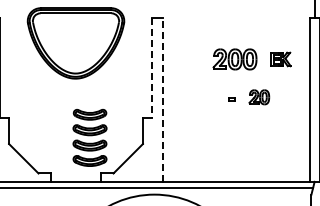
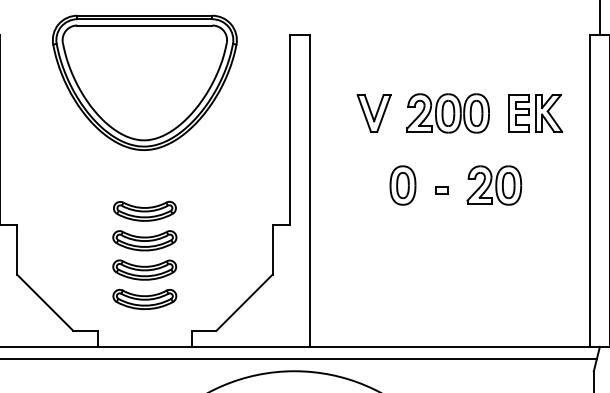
part: (195, 59) -> (372, 113), added
part: (280, 59) -> (534, 113), size x1.43
line: (151, 68) -> (288, 130), dashed -> solid
part: (211, 97) -> (403, 186), added
part: (259, 97) -> (494, 186), size x1.43
line: (162, 100) -> (309, 191), dashed -> solid
part: (89, 137) -> (143, 254), moved

